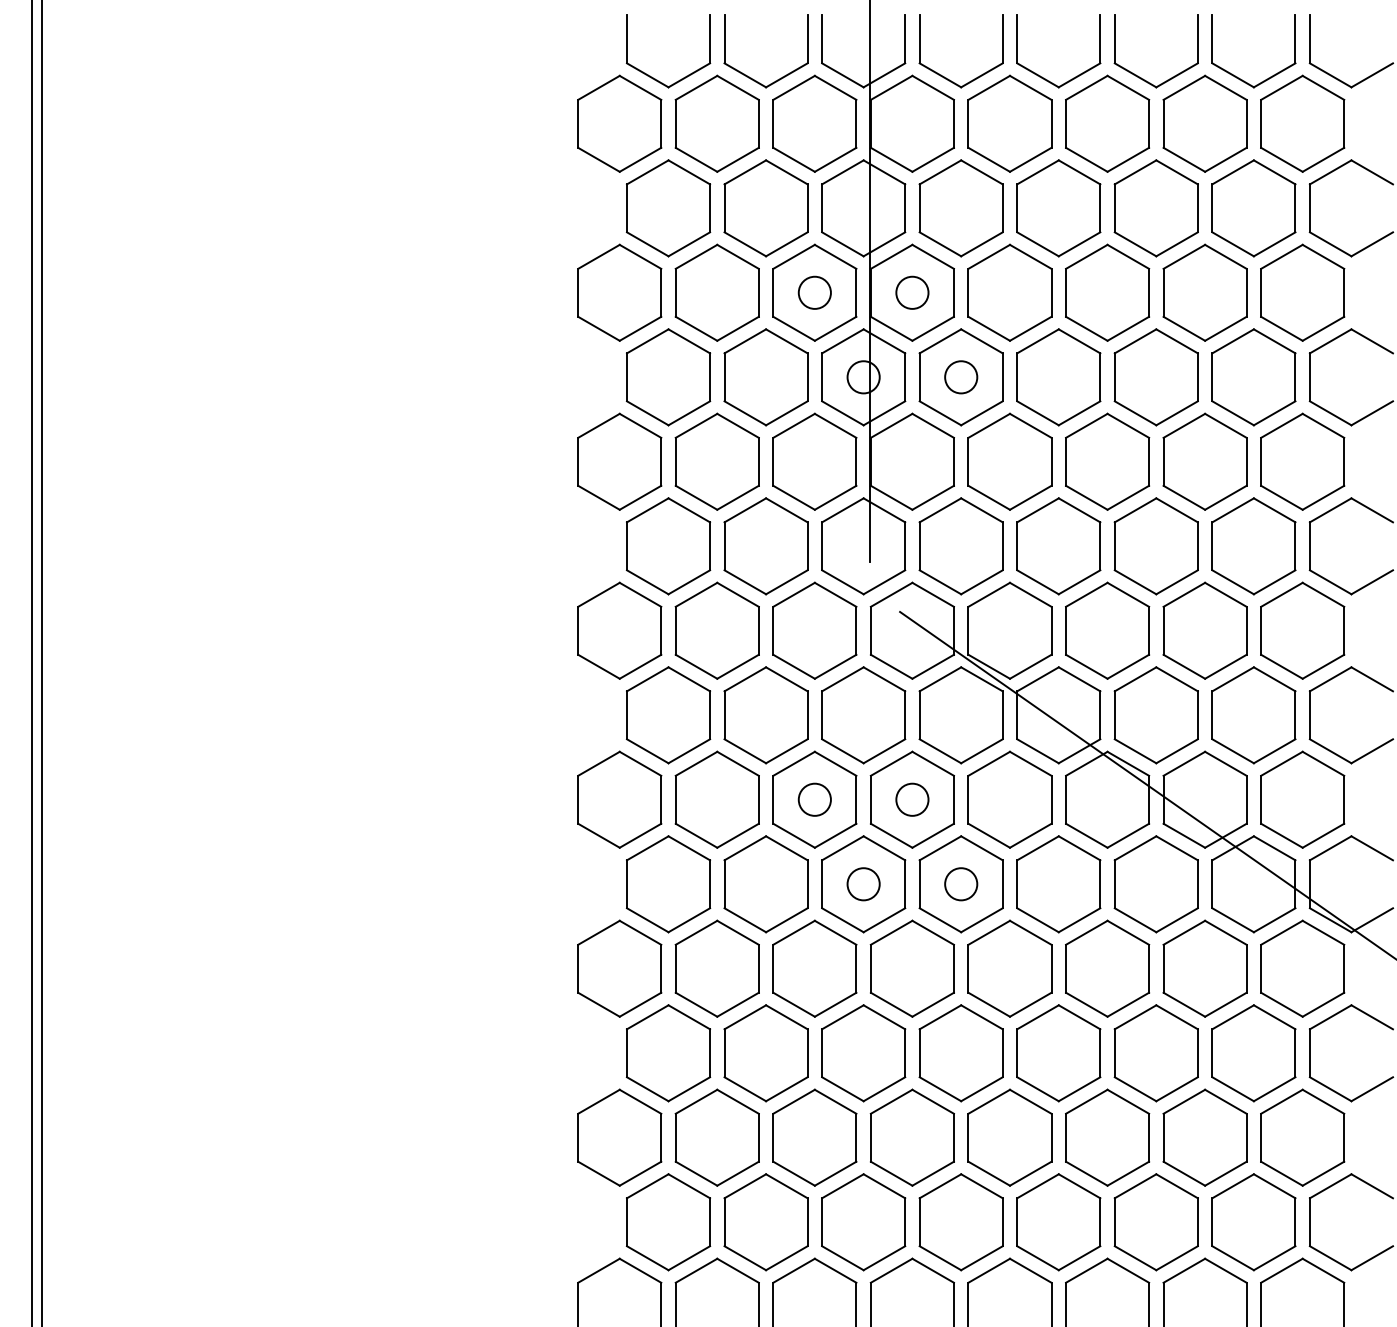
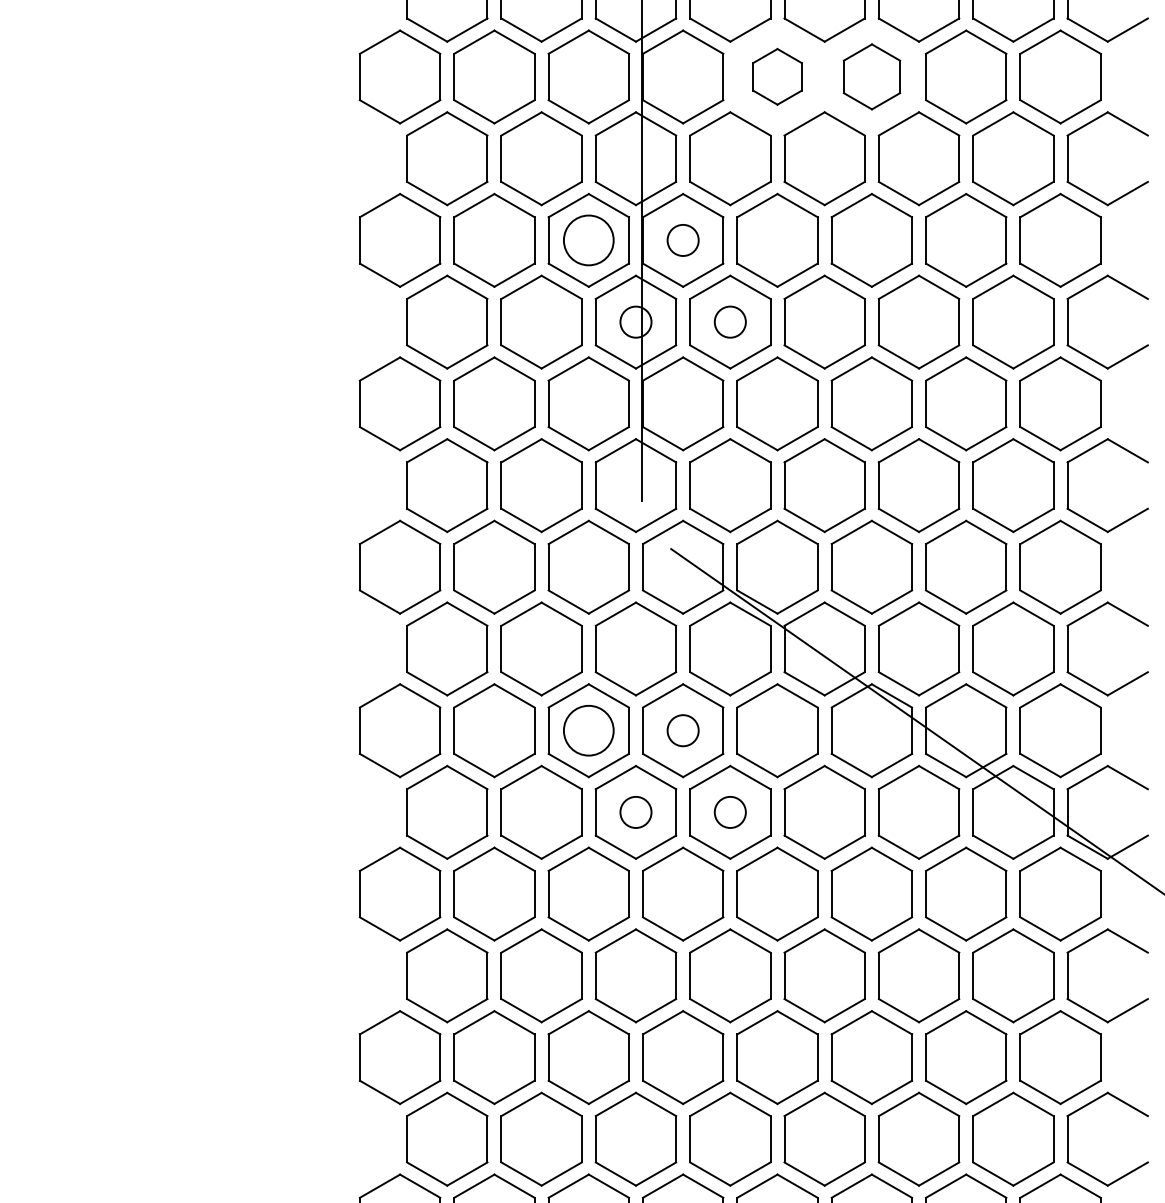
part: (1009, 123) -> (777, 76), size x0.6
part: (1107, 123) -> (871, 76), size x0.7
circle: (814, 292) -> (588, 240), size x1.6
circle: (814, 799) -> (588, 730), size x1.6

